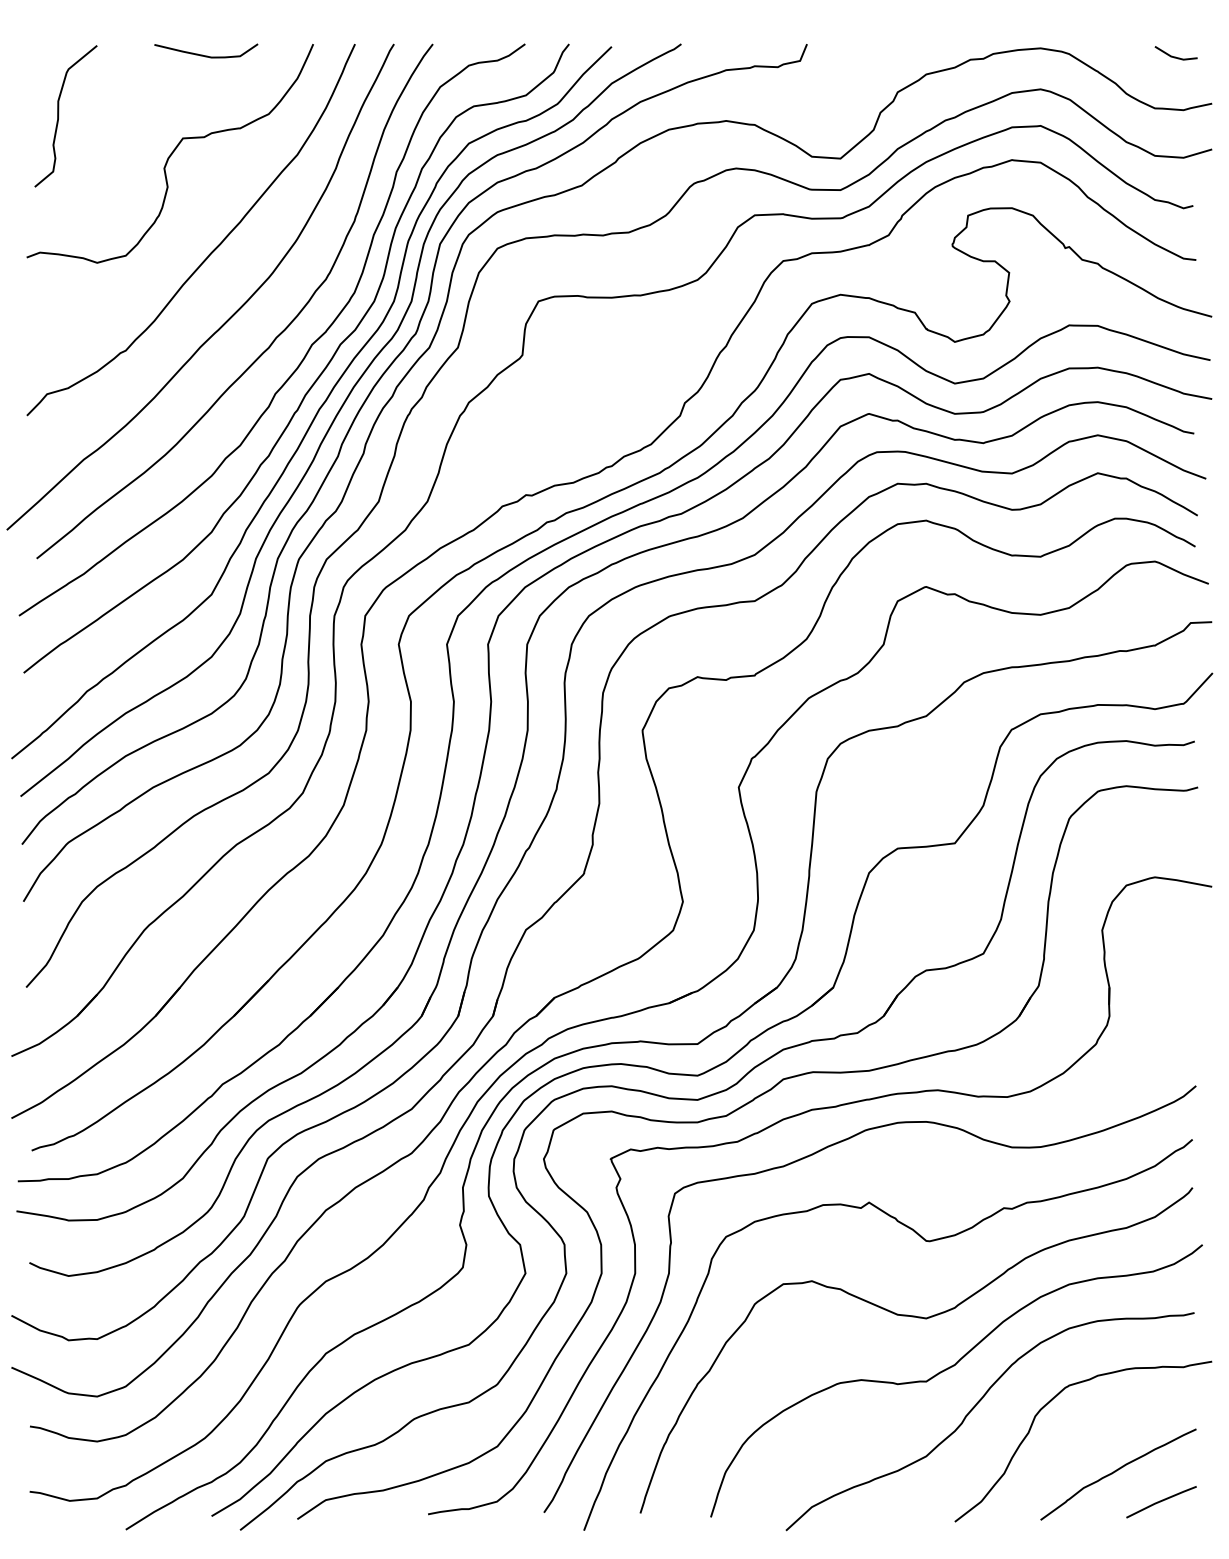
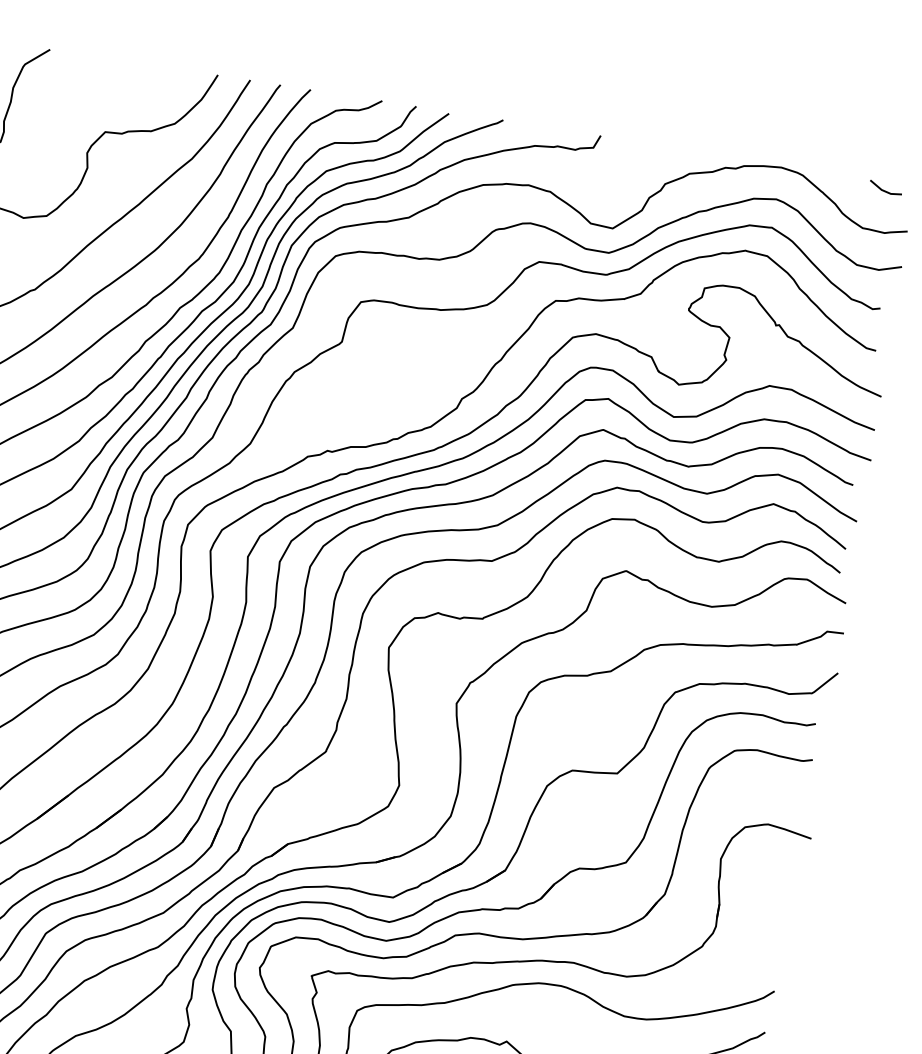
curve: (206, 55) -> (133, 70), removed

